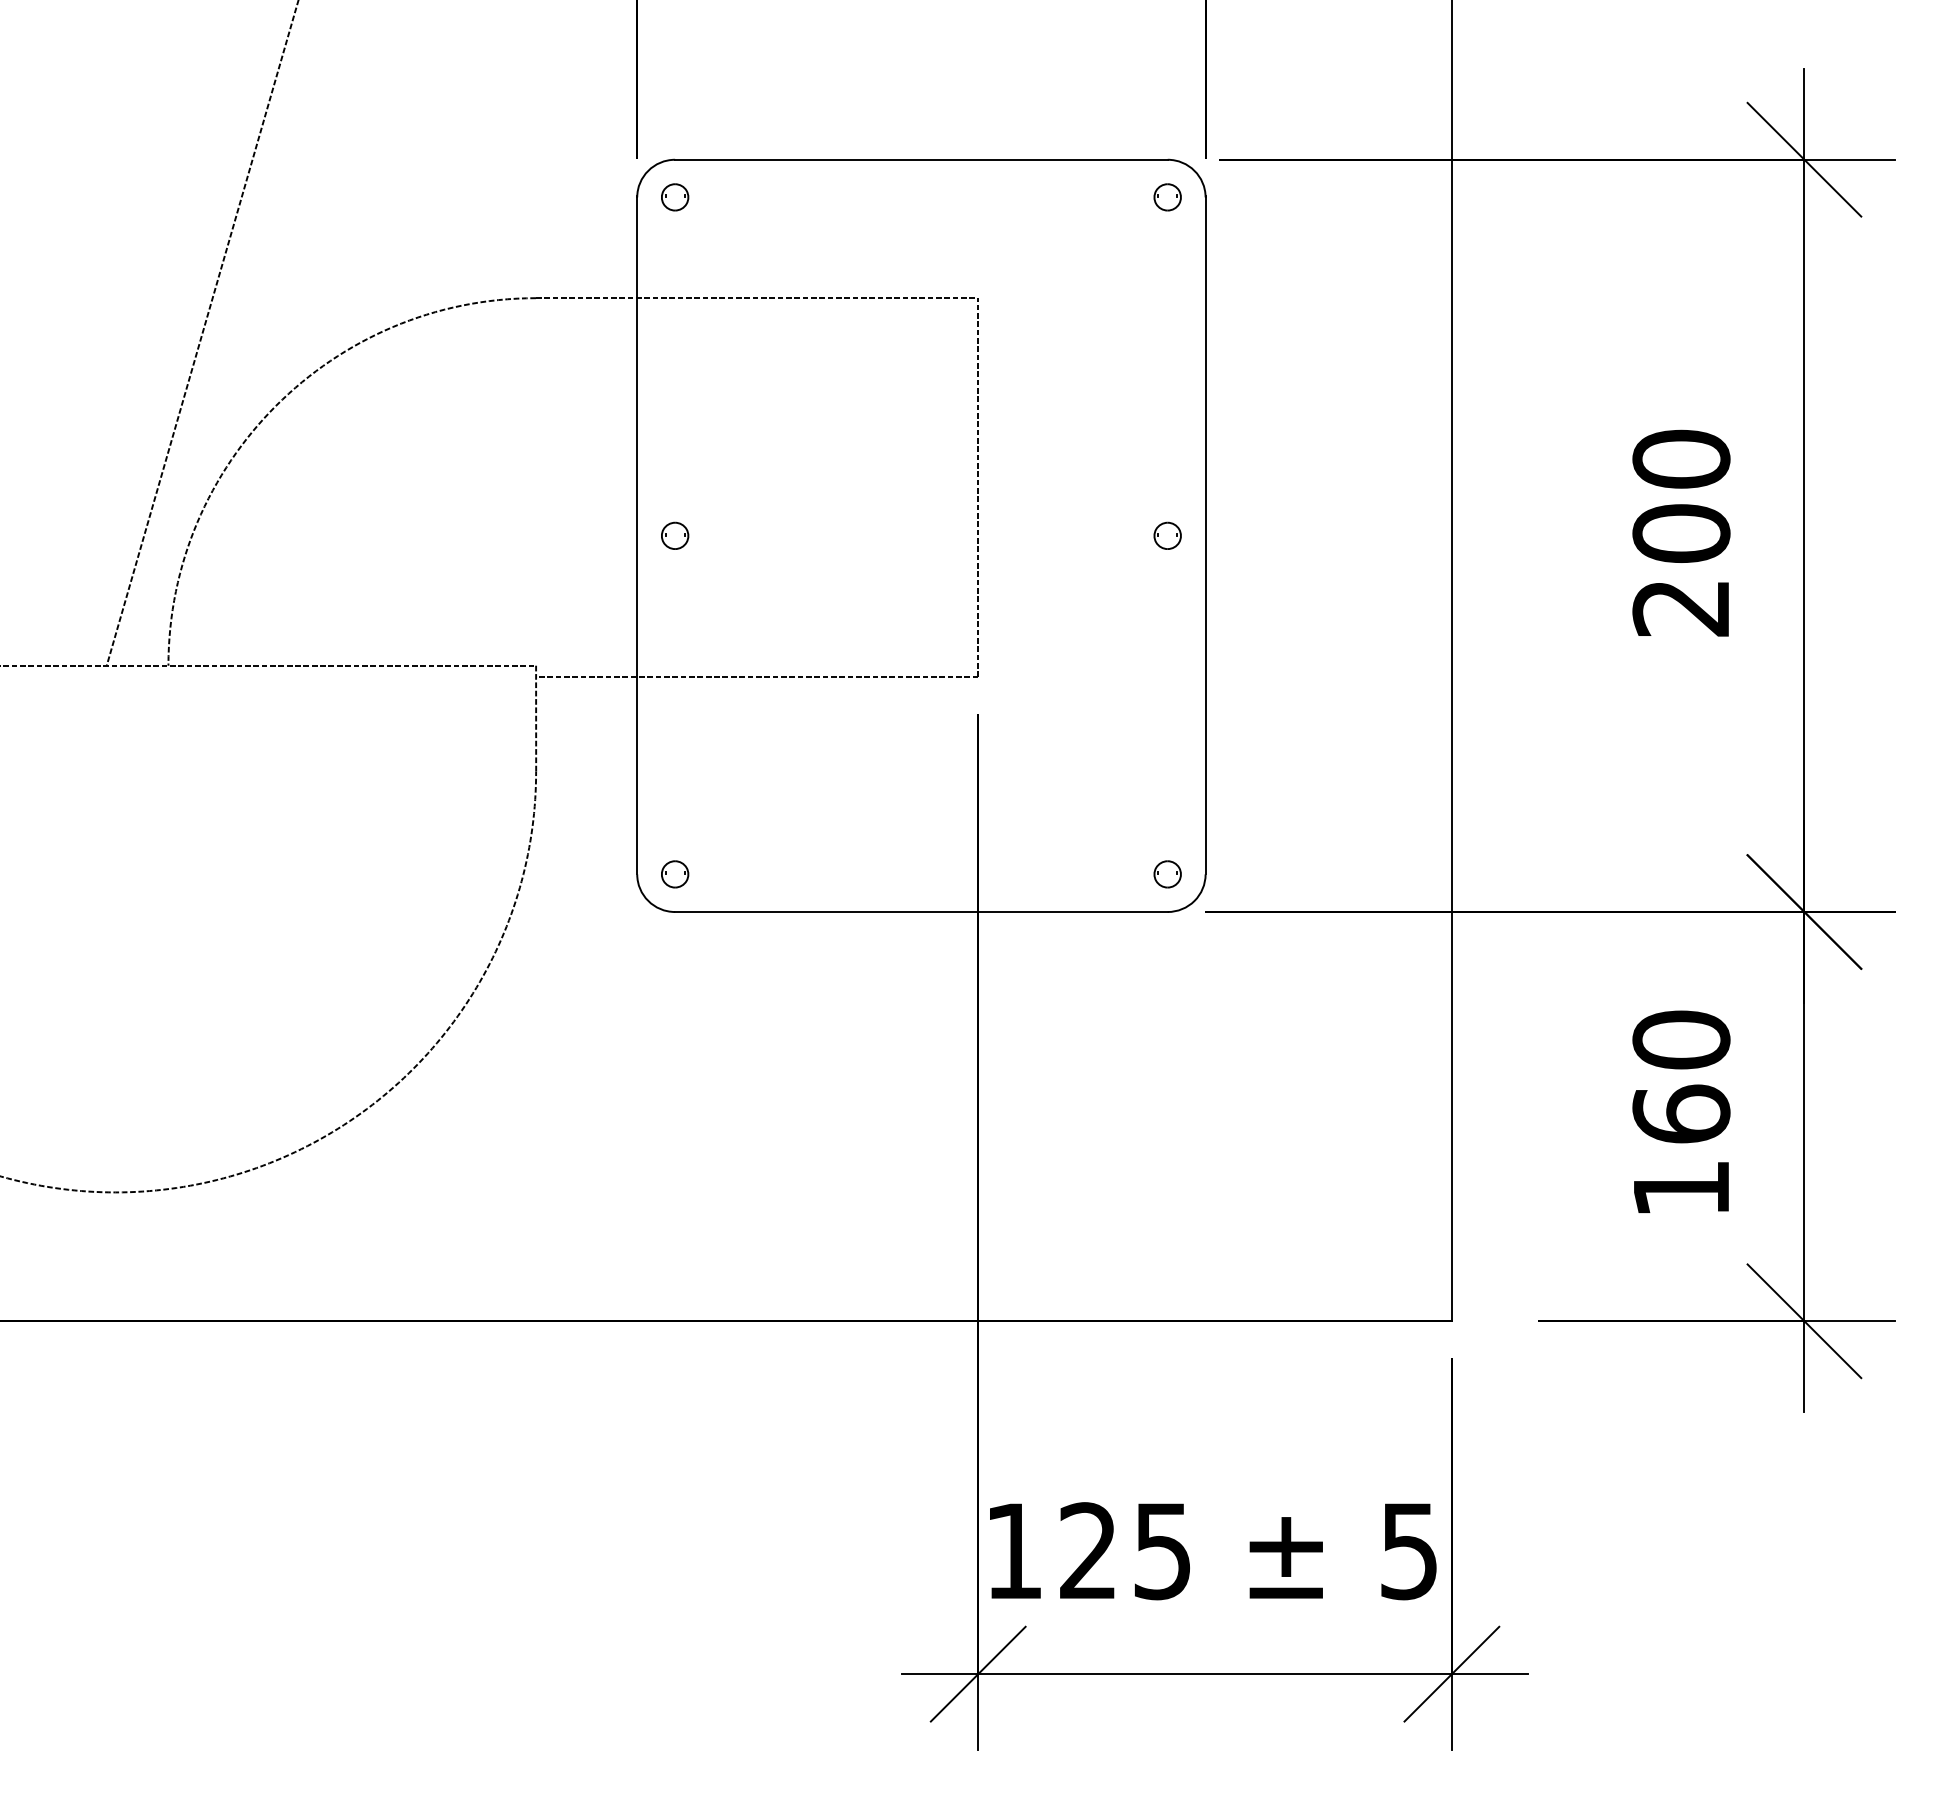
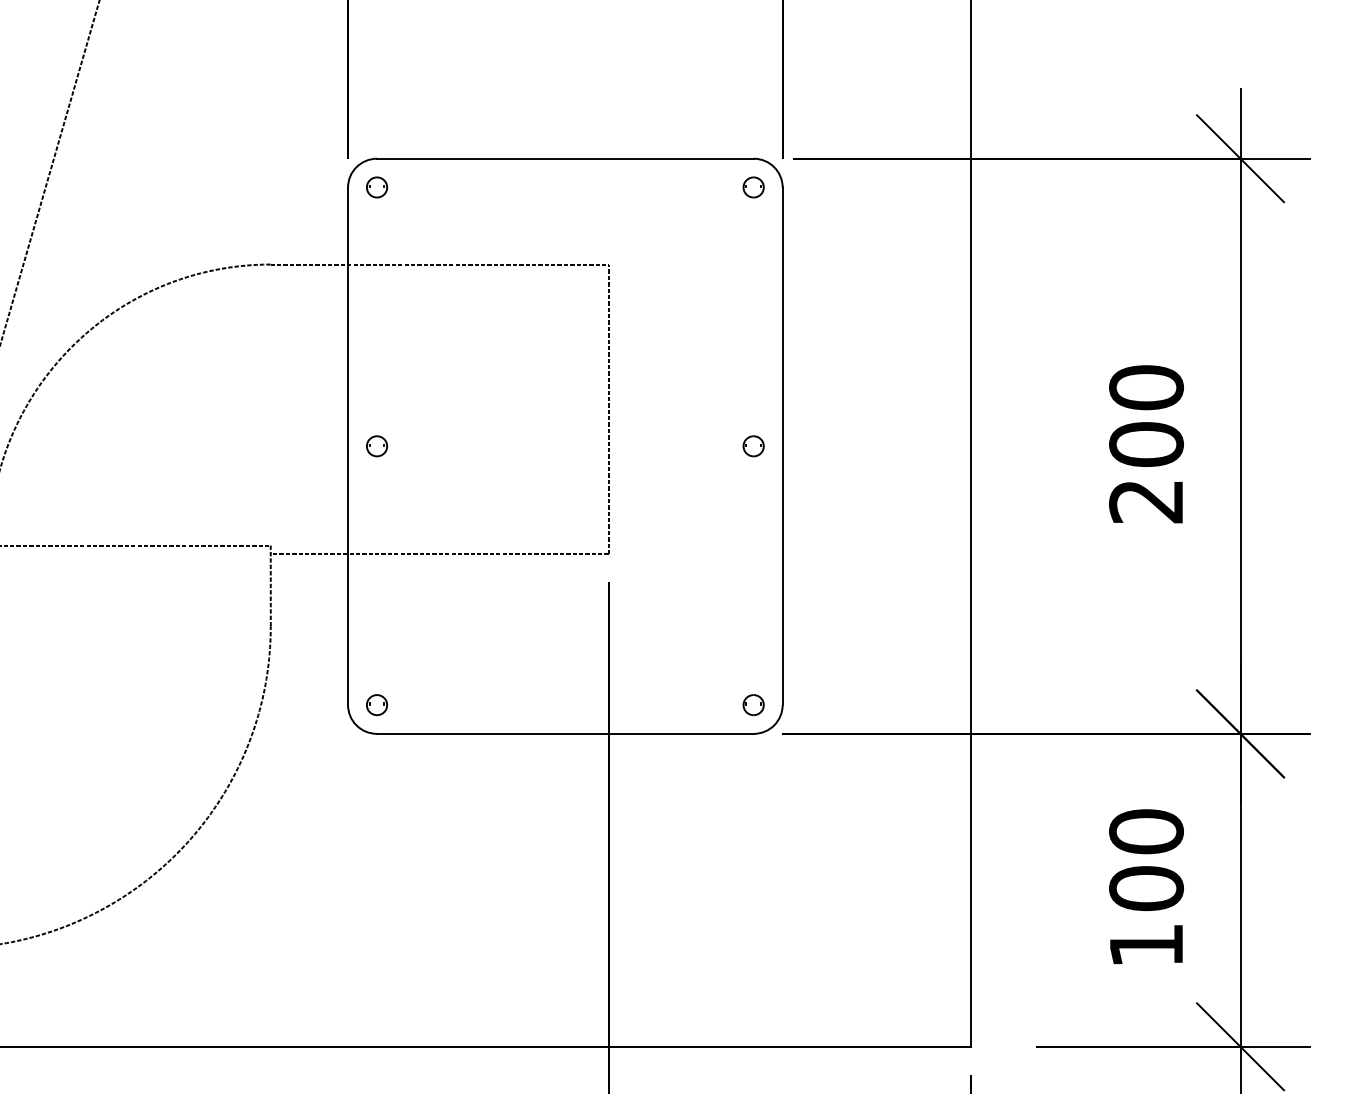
text: (1681, 1113) -> (1146, 887), 160 -> 100

